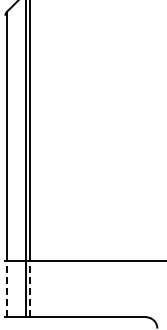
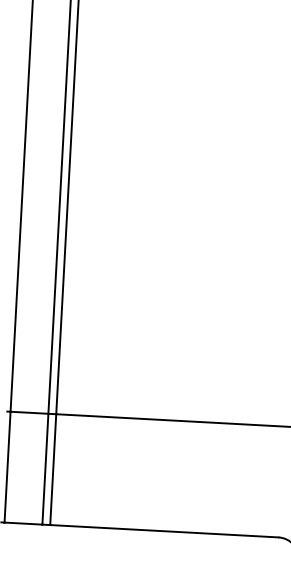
line: (7, 288) -> (8, 465), dashed -> solid
line: (30, 288) -> (53, 468), dashed -> solid

